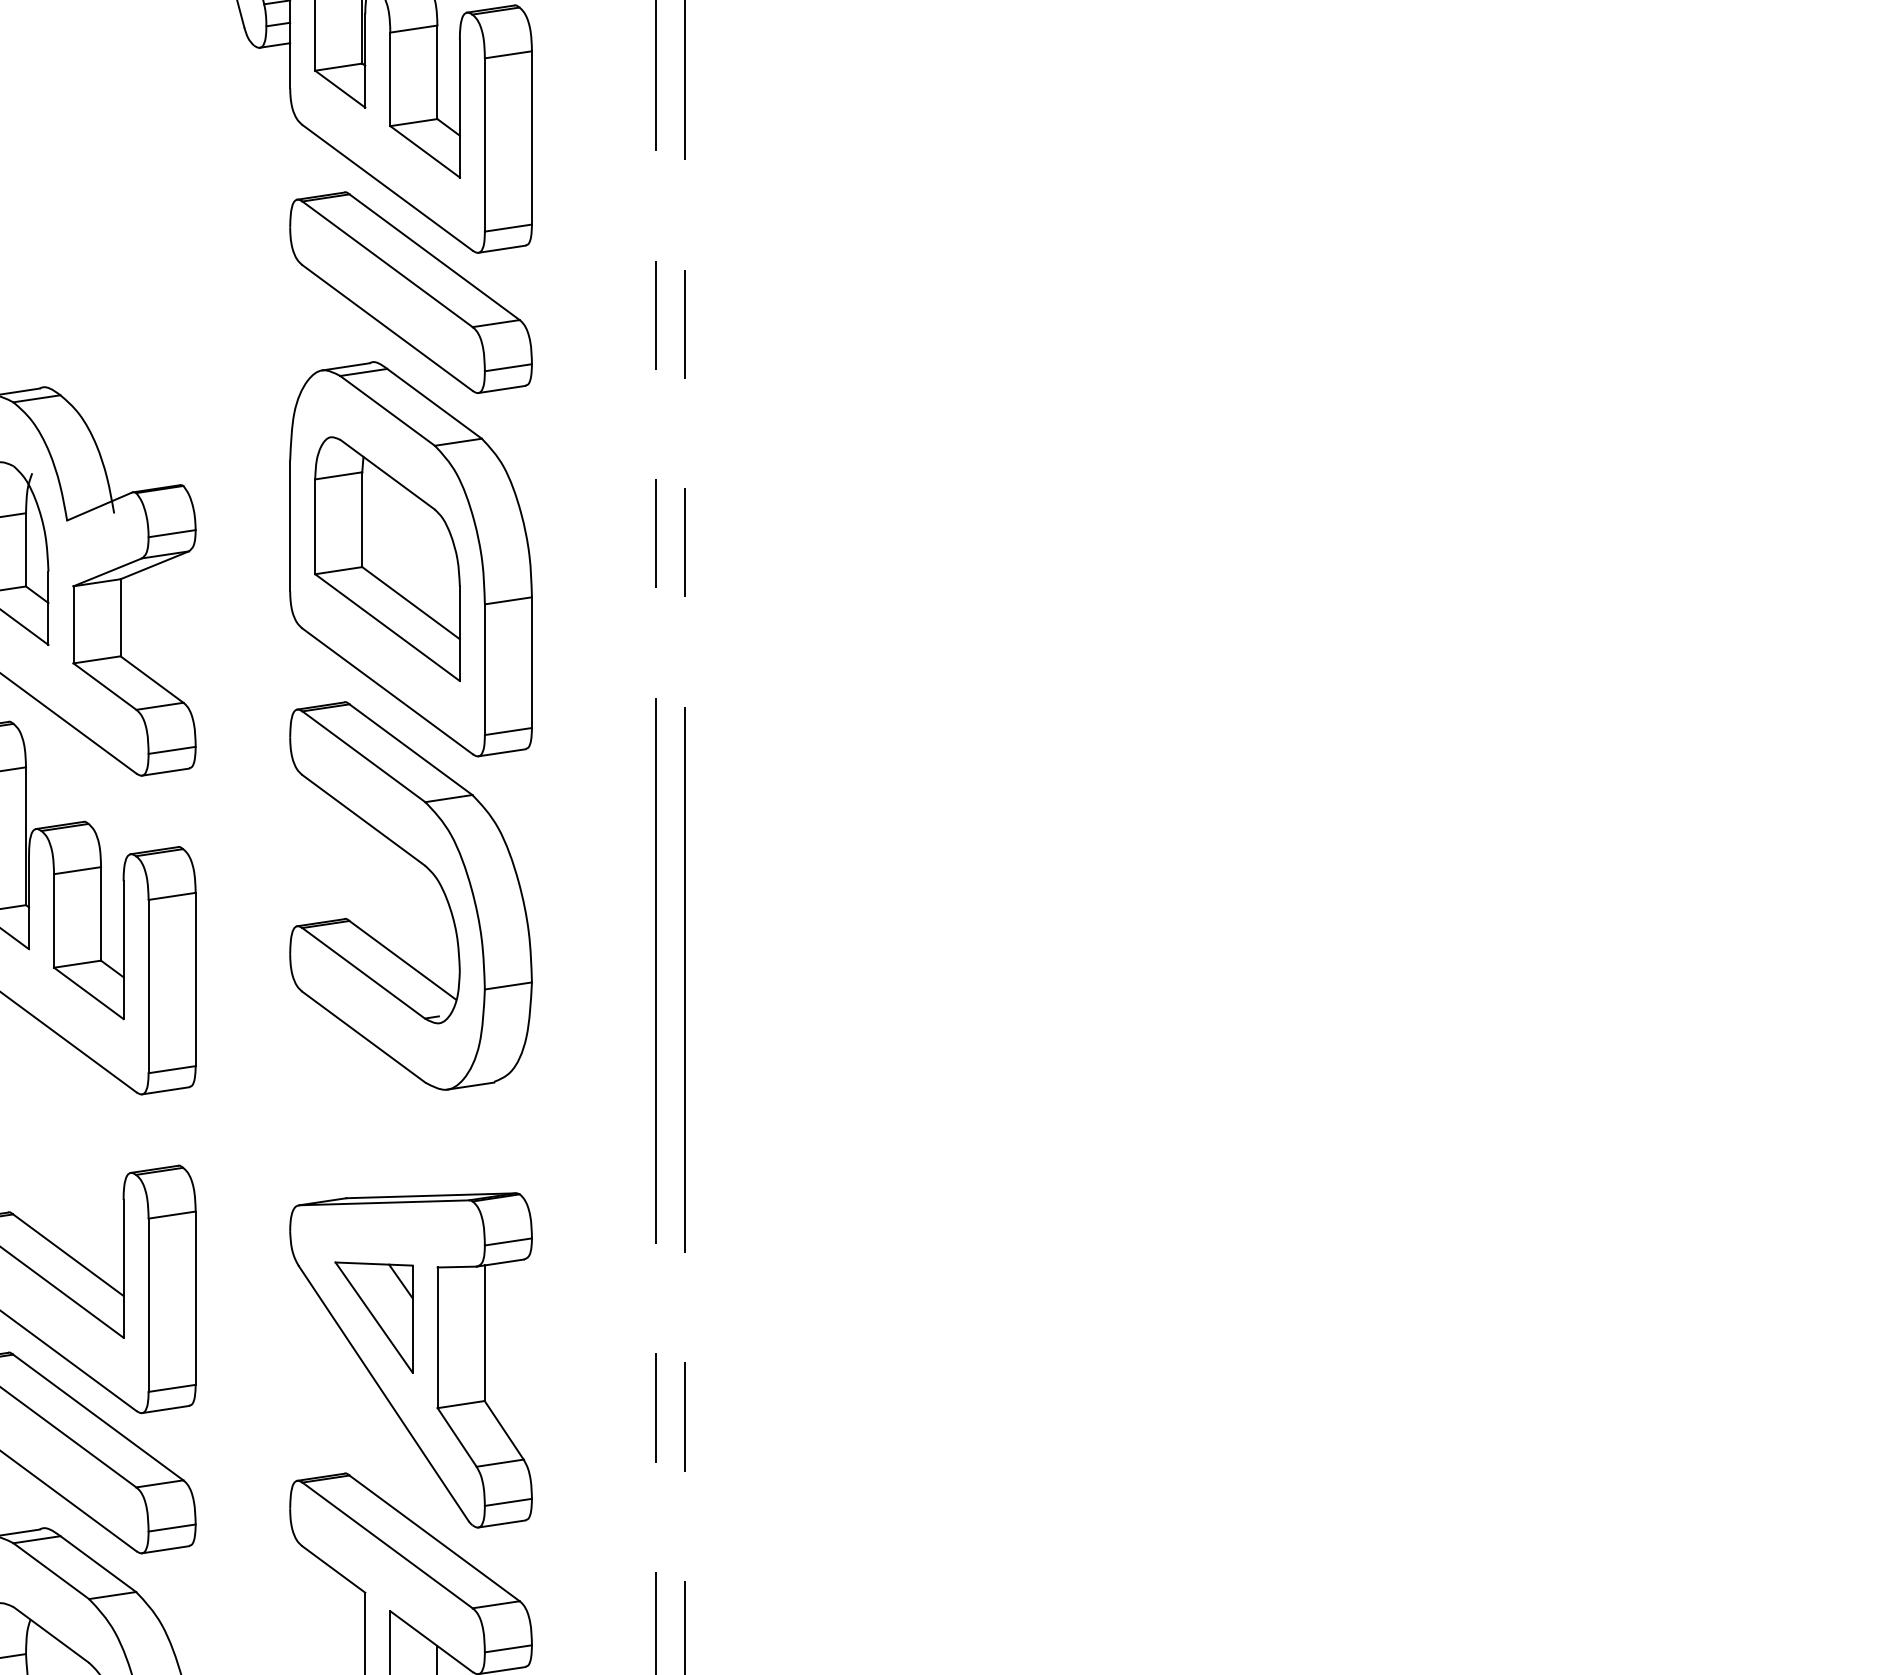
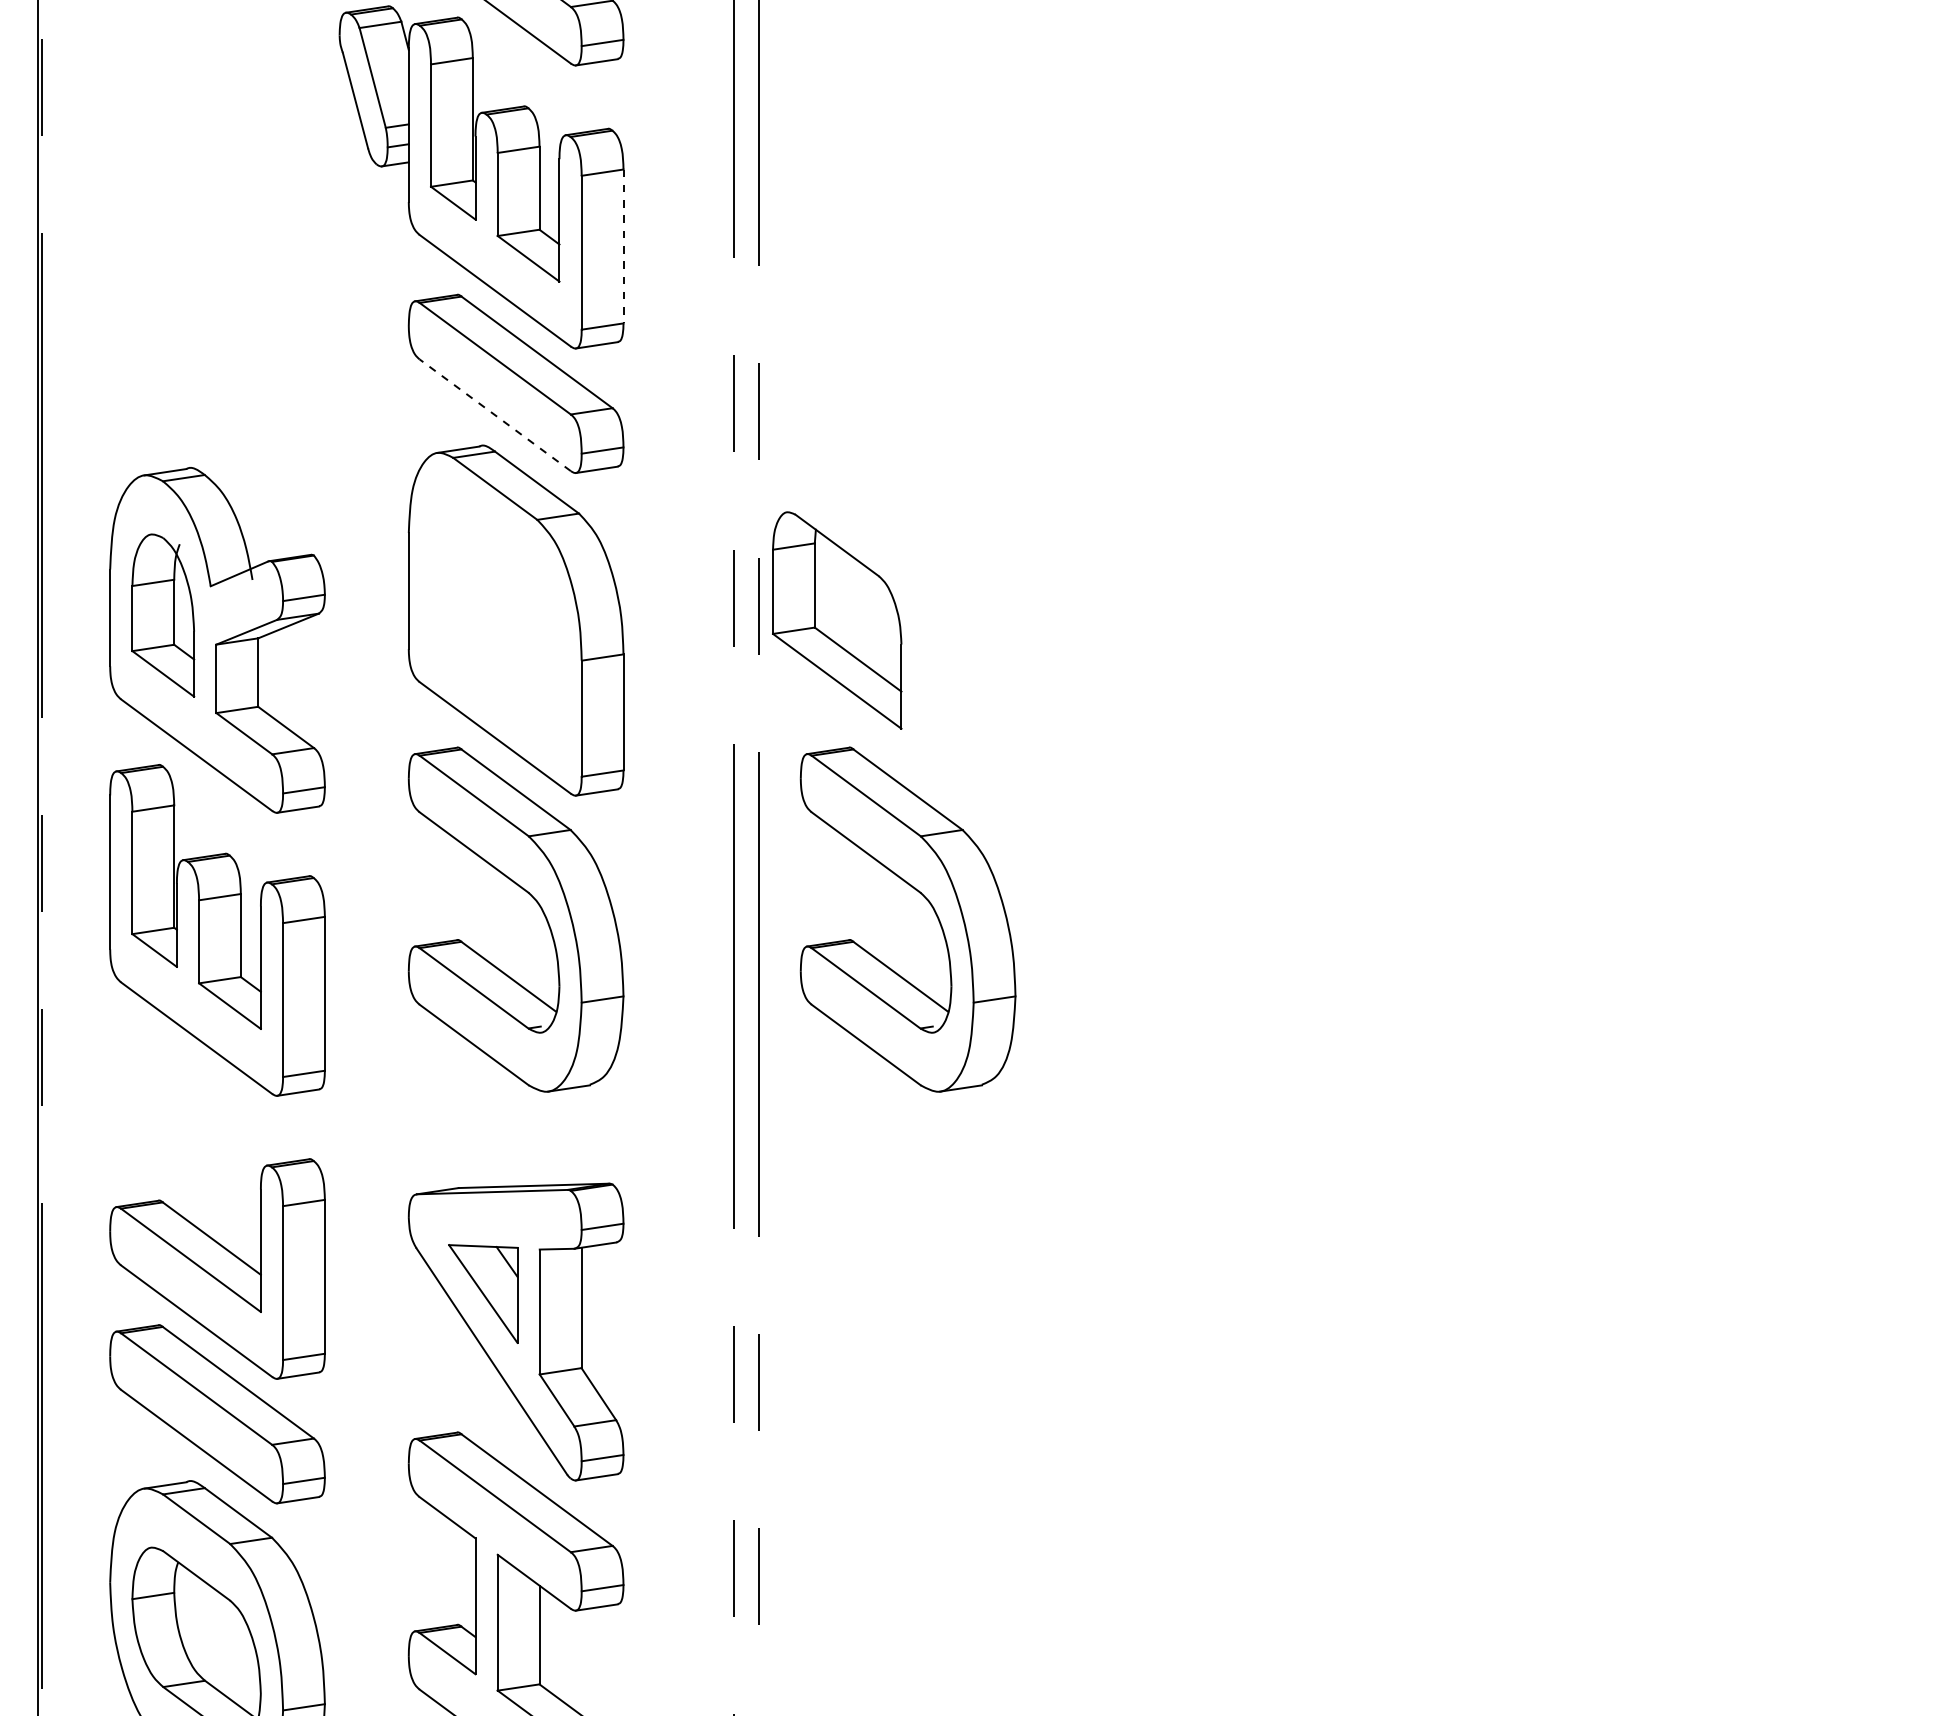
line: (531, 137) -> (623, 246), solid -> dashed
line: (387, 328) -> (495, 415), solid -> dashed
part: (387, 559) -> (837, 620), moved
part: (878, 882) -> (931, 907), added

